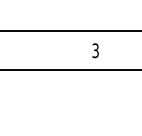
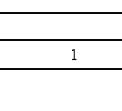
text: (94, 50) -> (73, 54), 3 -> 1

